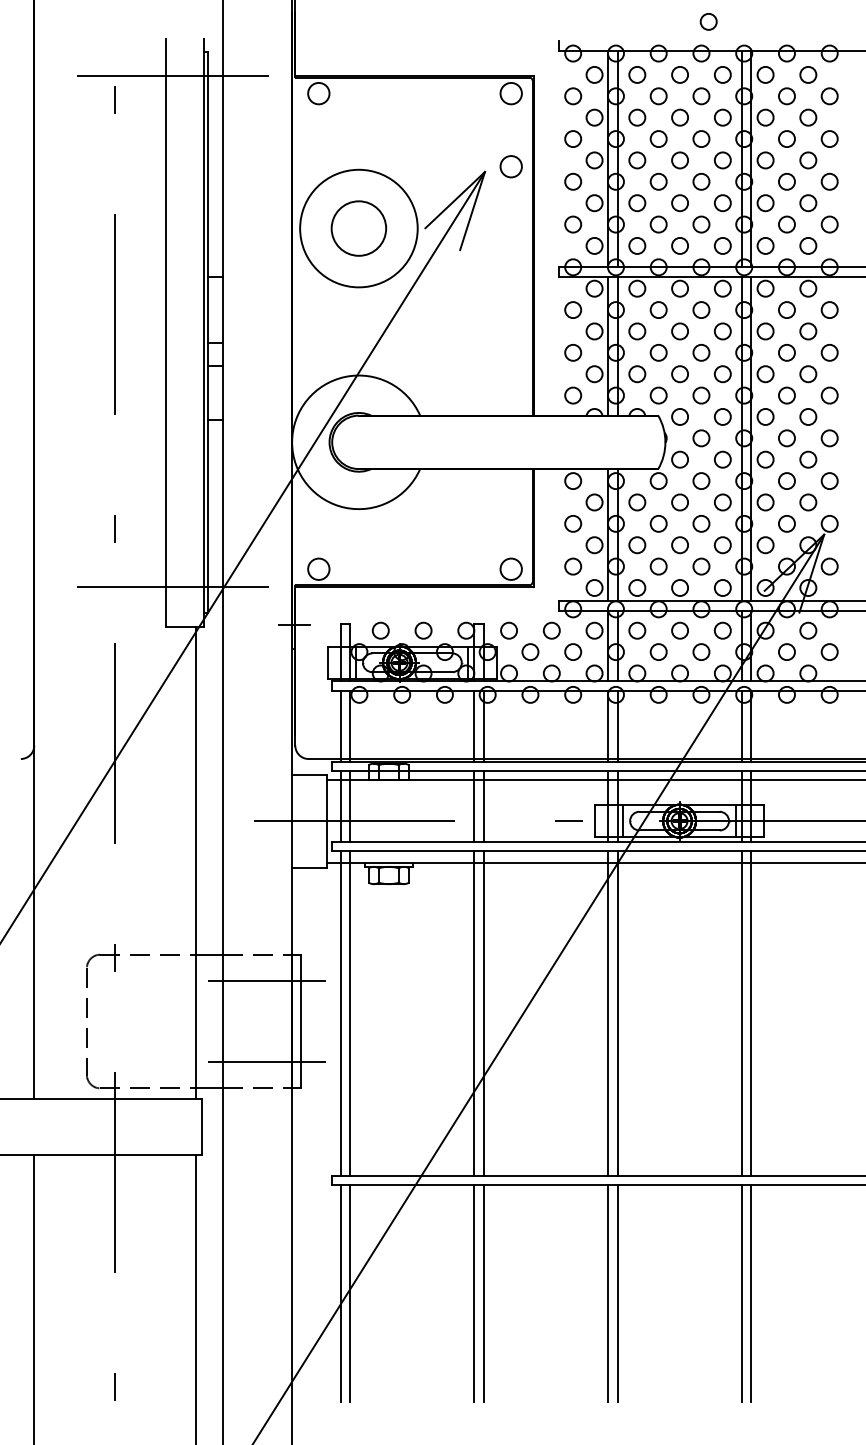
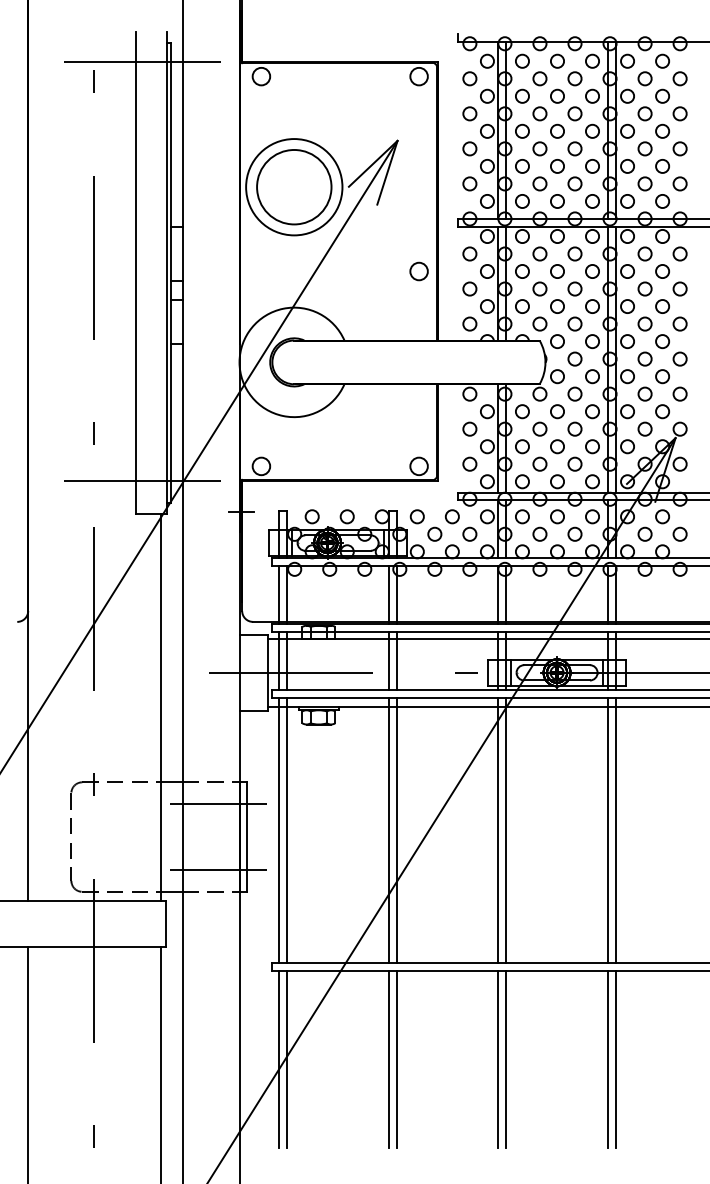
circle: (708, 21) -> (580, 17), removed
circle: (510, 166) -> (418, 271), moved
circle: (359, 227) -> (294, 186), size x1.67

